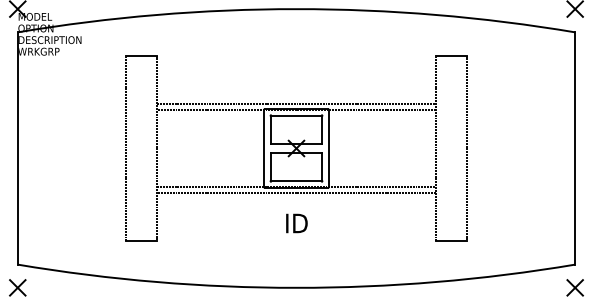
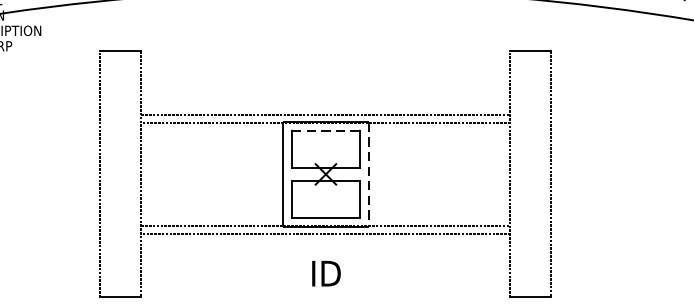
line: (296, 115) -> (325, 130), solid -> dashed
line: (328, 148) -> (368, 174), solid -> dashed

